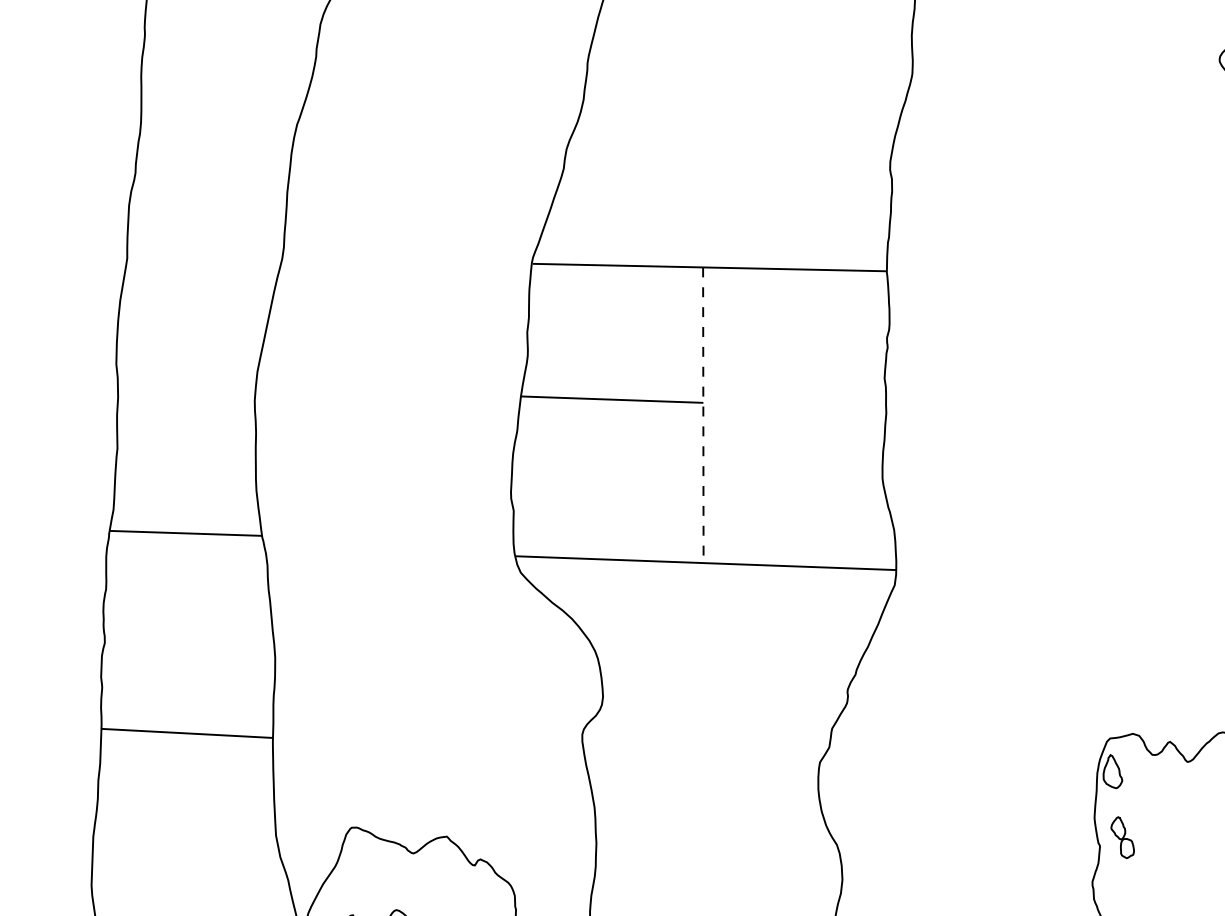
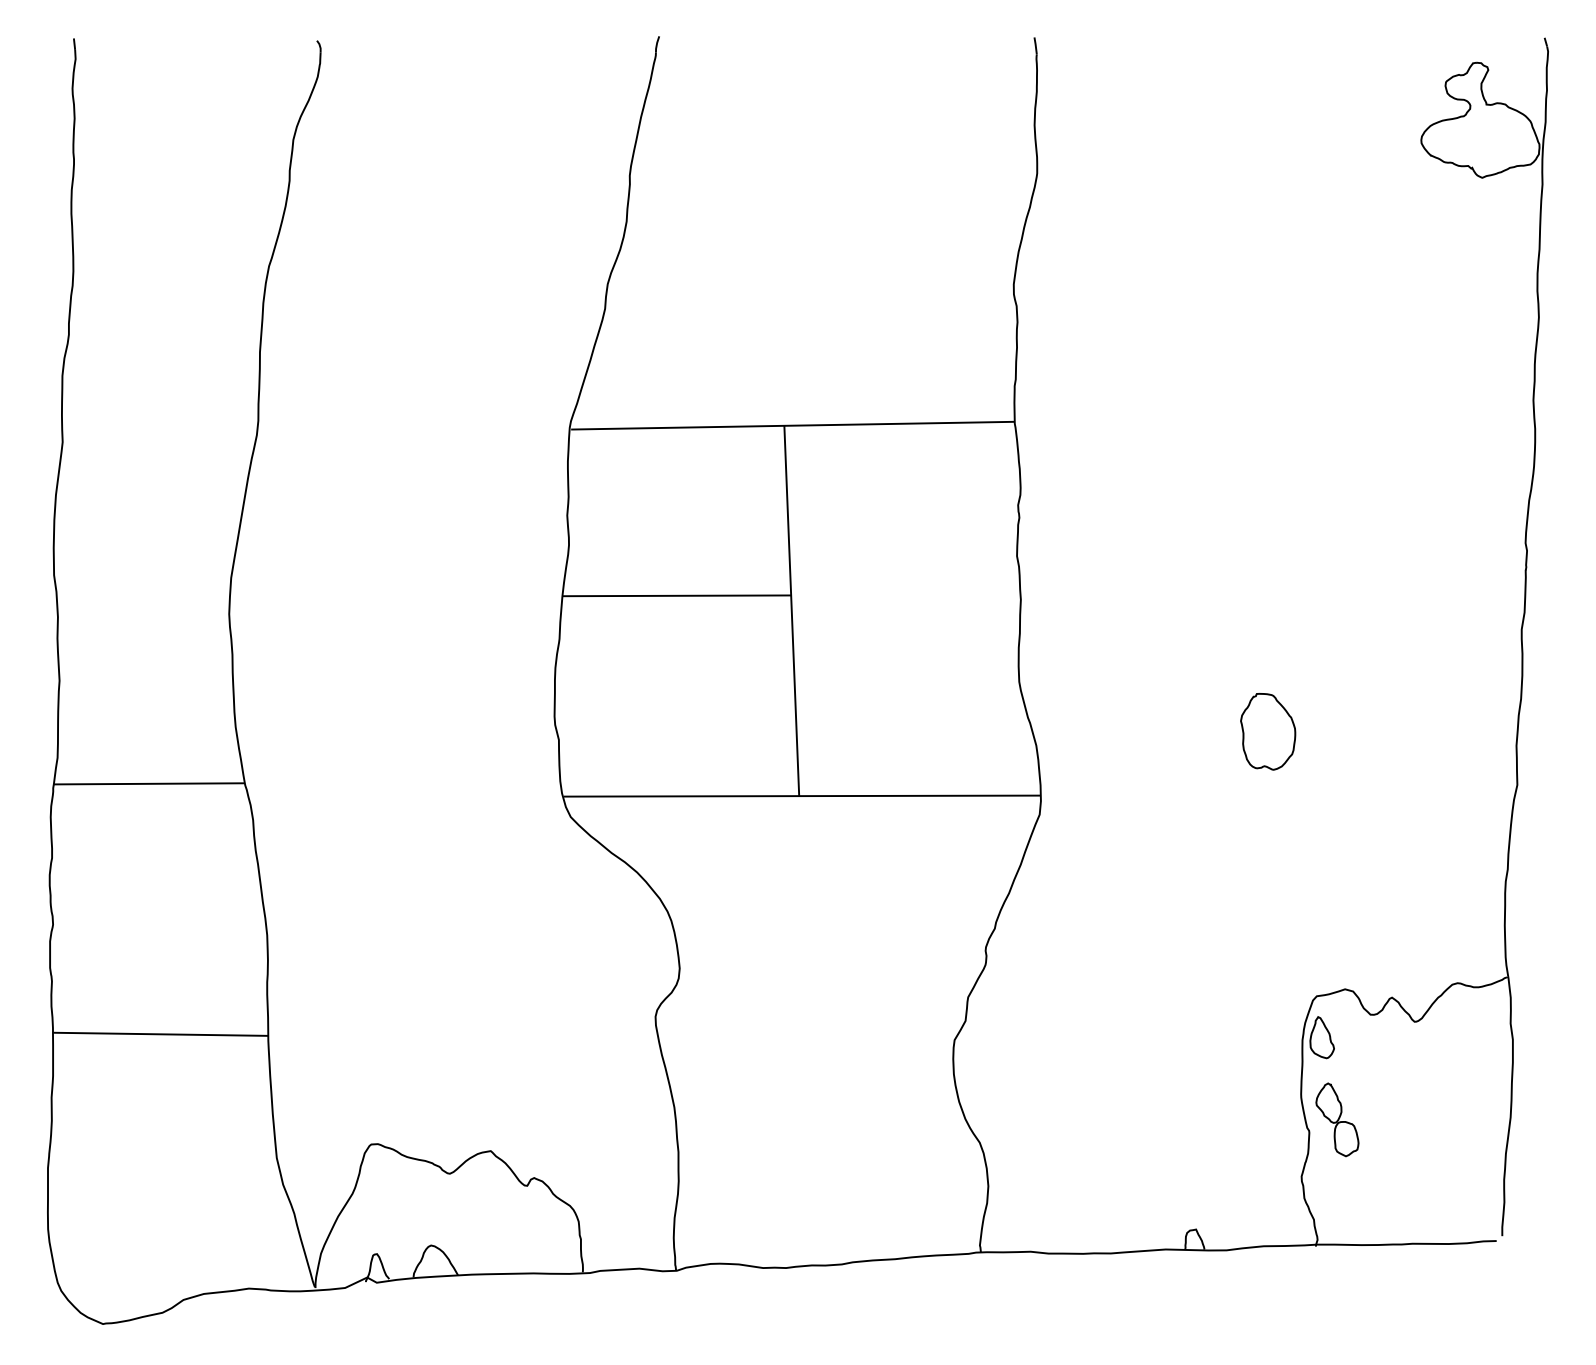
line: (703, 415) -> (791, 611), dashed -> solid
part: (1079, 525) -> (1268, 731), added
part: (1122, 837) -> (1337, 1119), size x1.43

